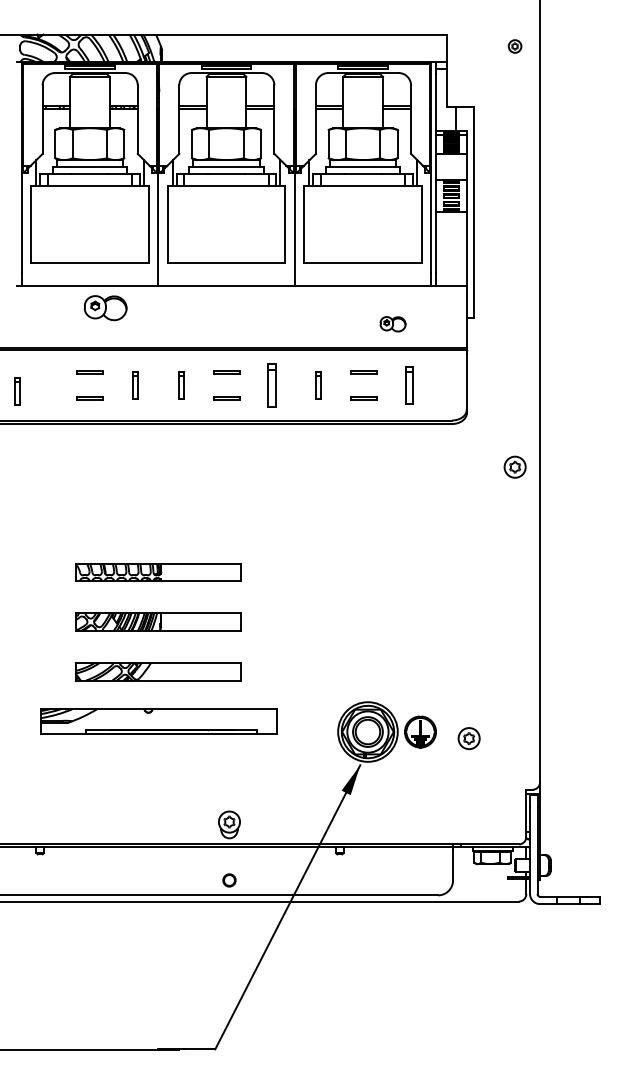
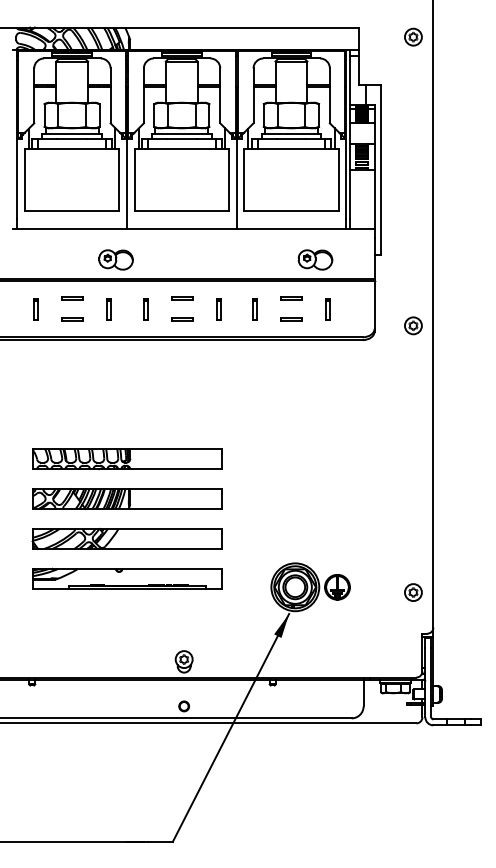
part: (514, 46) -> (412, 37), size x1.67
part: (105, 308) -> (115, 260), moved
part: (392, 324) -> (315, 260), size x1.67
part: (272, 385) -> (218, 309), size x0.62
part: (408, 385) -> (327, 309), size x0.71
part: (17, 391) -> (36, 309), moved
part: (514, 466) -> (412, 325), moved
part: (158, 572) -> (127, 459), size x1.43
part: (158, 621) -> (127, 498), size x1.43
part: (158, 671) -> (127, 538), size x1.43
part: (468, 738) -> (412, 592), moved

